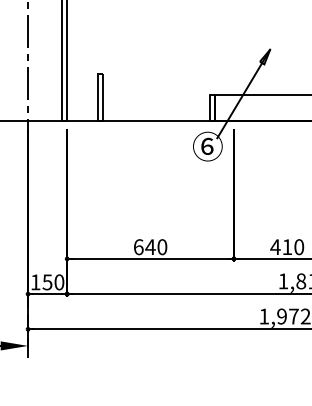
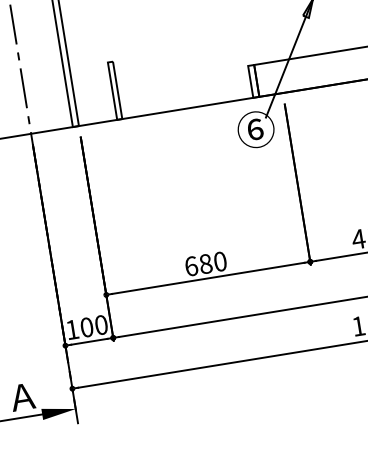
text: (150, 247) -> (205, 264), 640 -> 680
text: (47, 282) -> (86, 327), 150 -> 100

